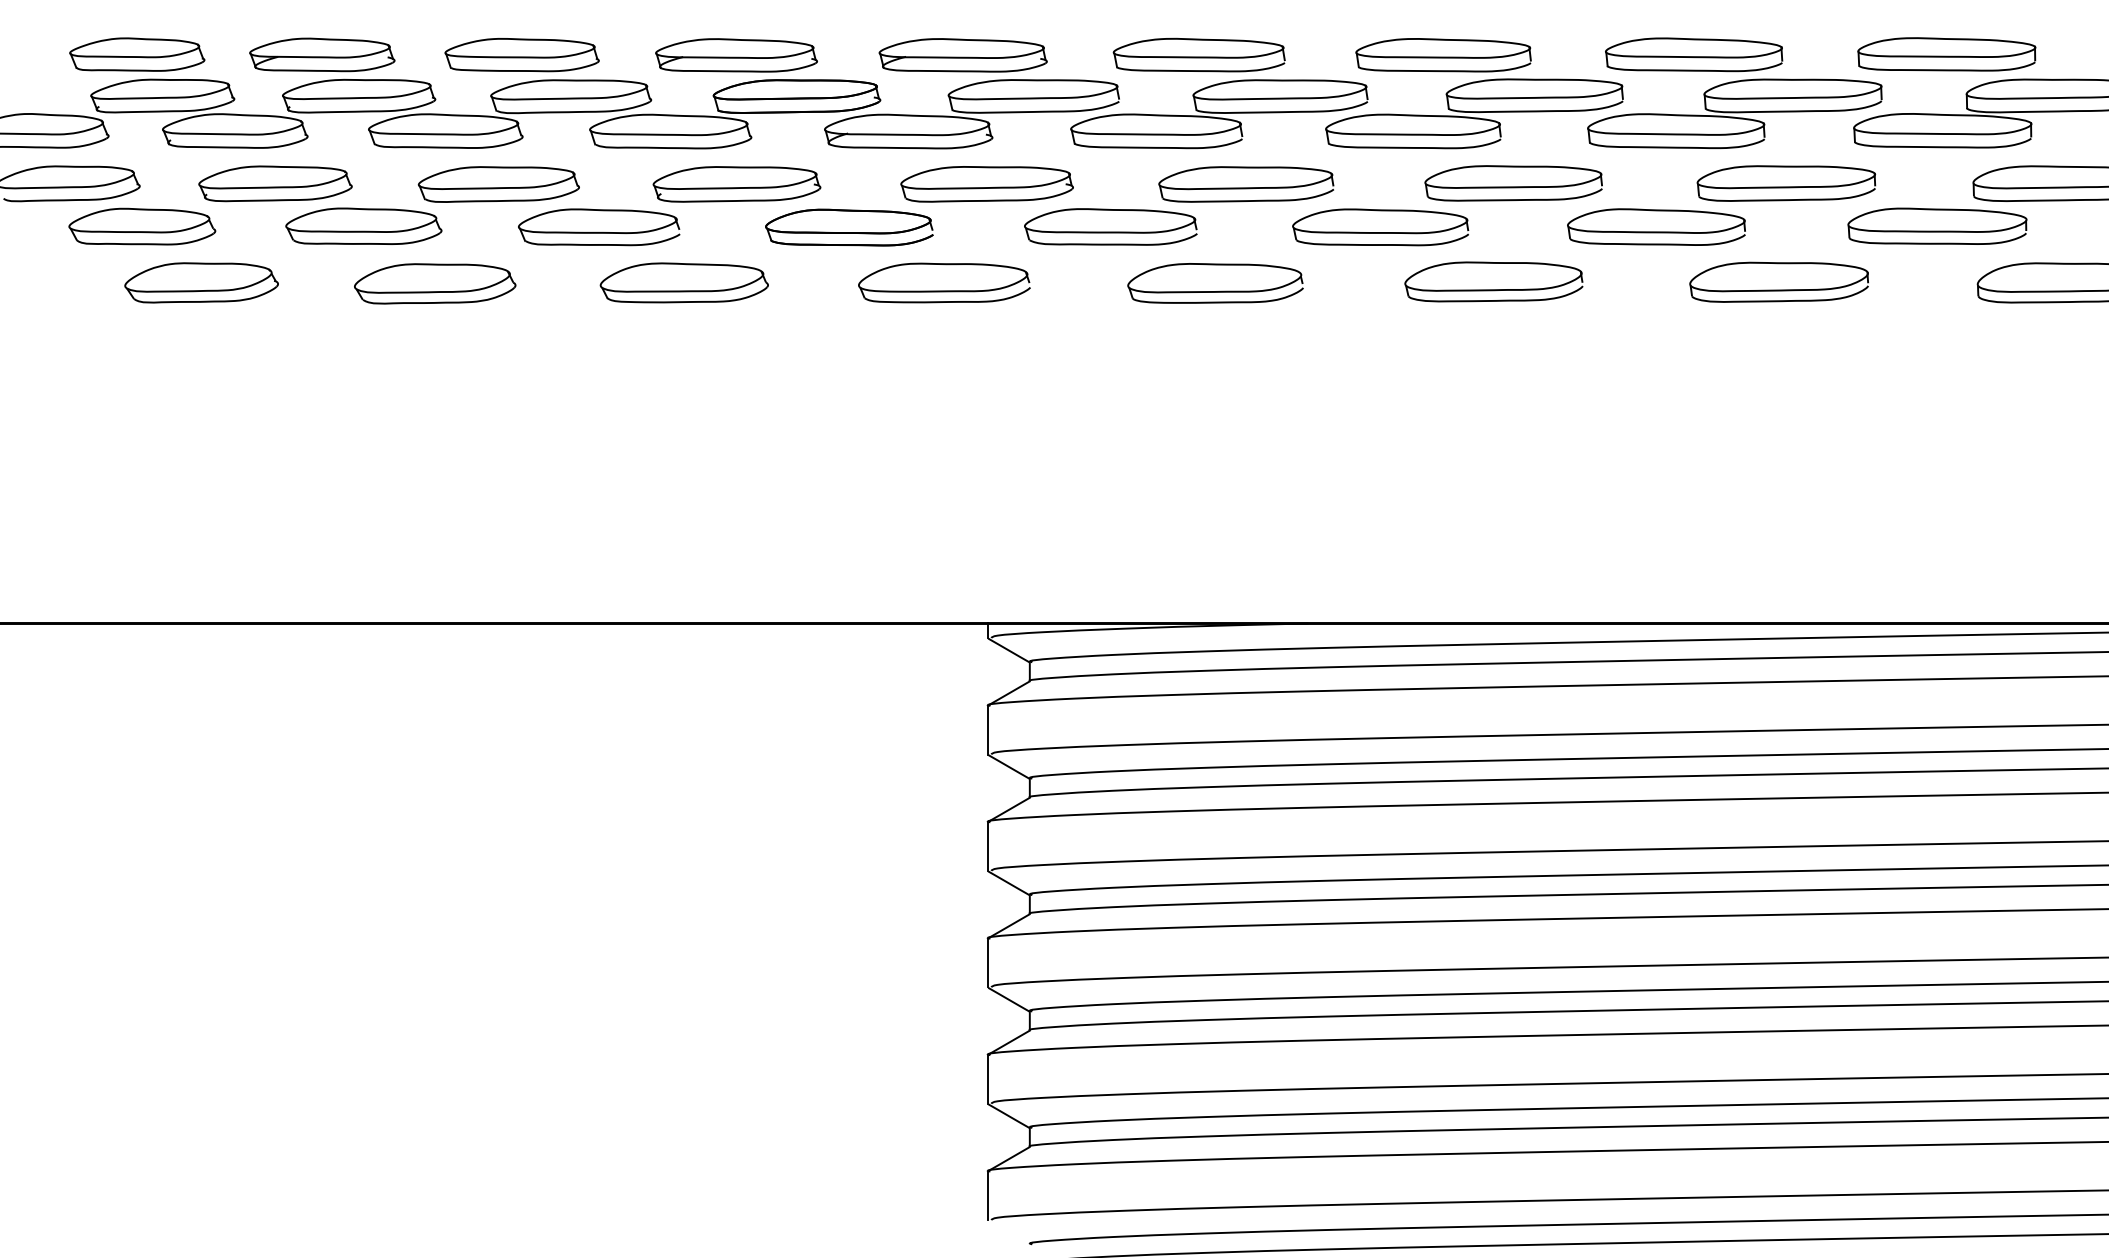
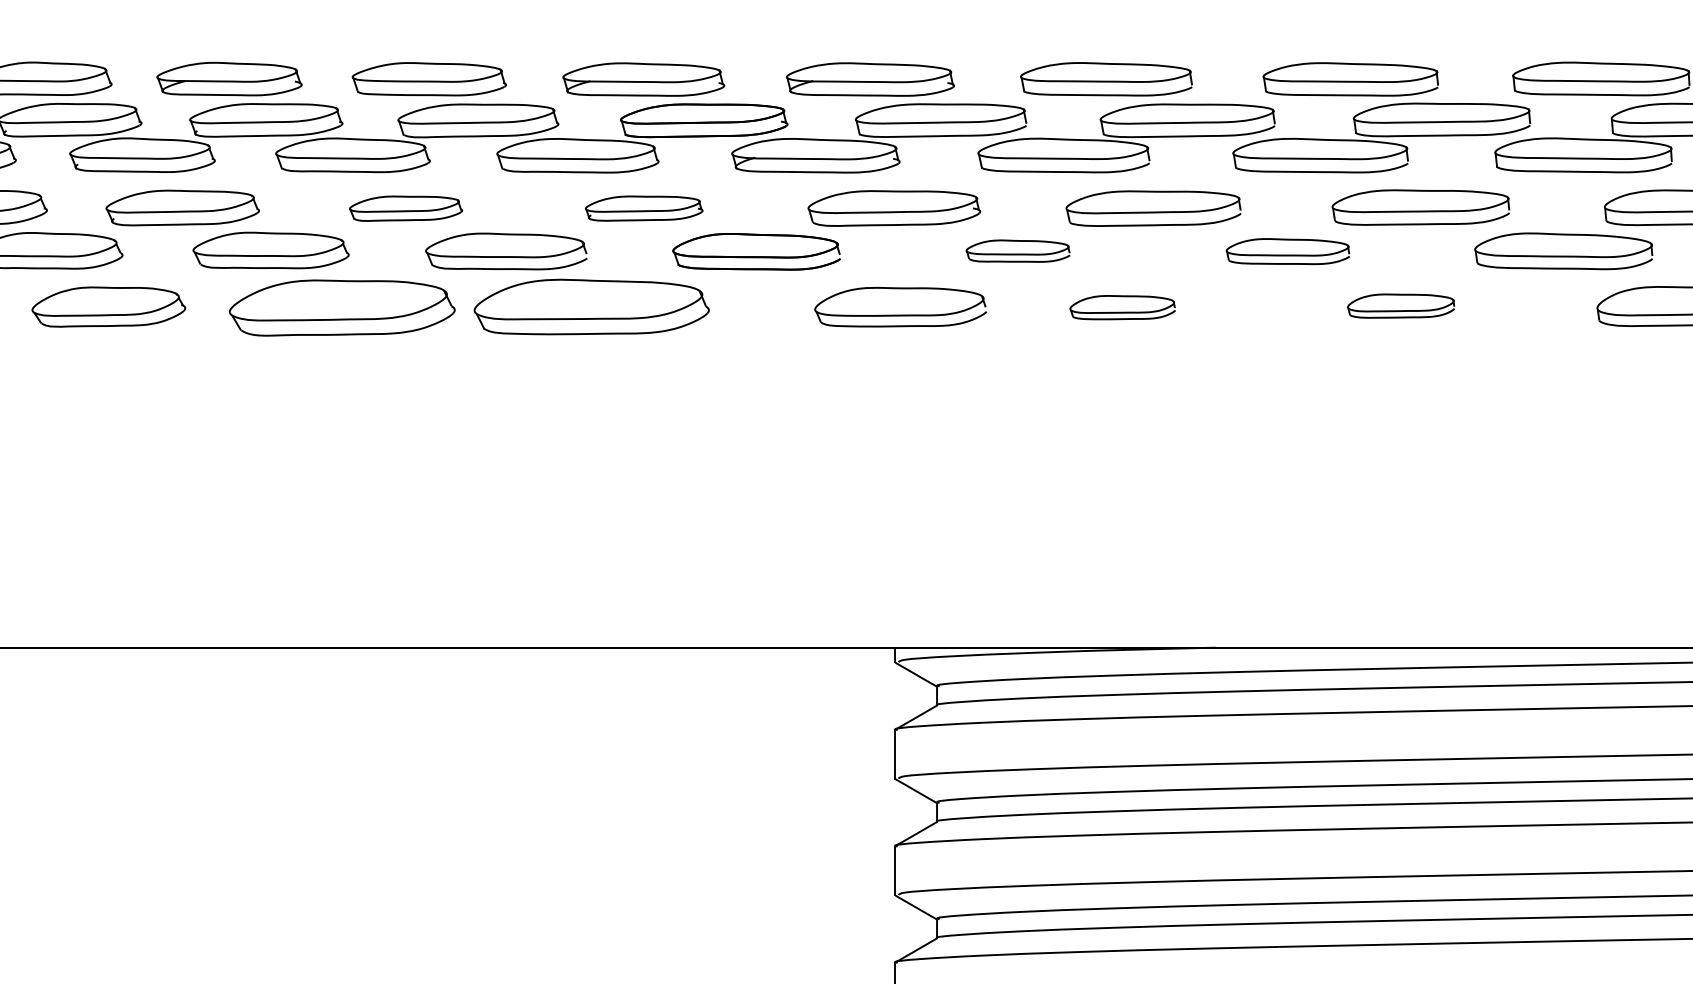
part: (498, 184) -> (405, 208), size x0.7
part: (736, 184) -> (643, 208), size x0.7
part: (1110, 226) -> (1017, 250), size x0.6
part: (1380, 227) -> (1287, 251), size x0.7
part: (1493, 281) -> (1400, 305), size x0.6
part: (683, 282) -> (590, 306), size x1.4
part: (944, 282) -> (900, 306), moved
part: (435, 283) -> (342, 307), size x1.4
part: (1215, 283) -> (1122, 307), size x0.6

